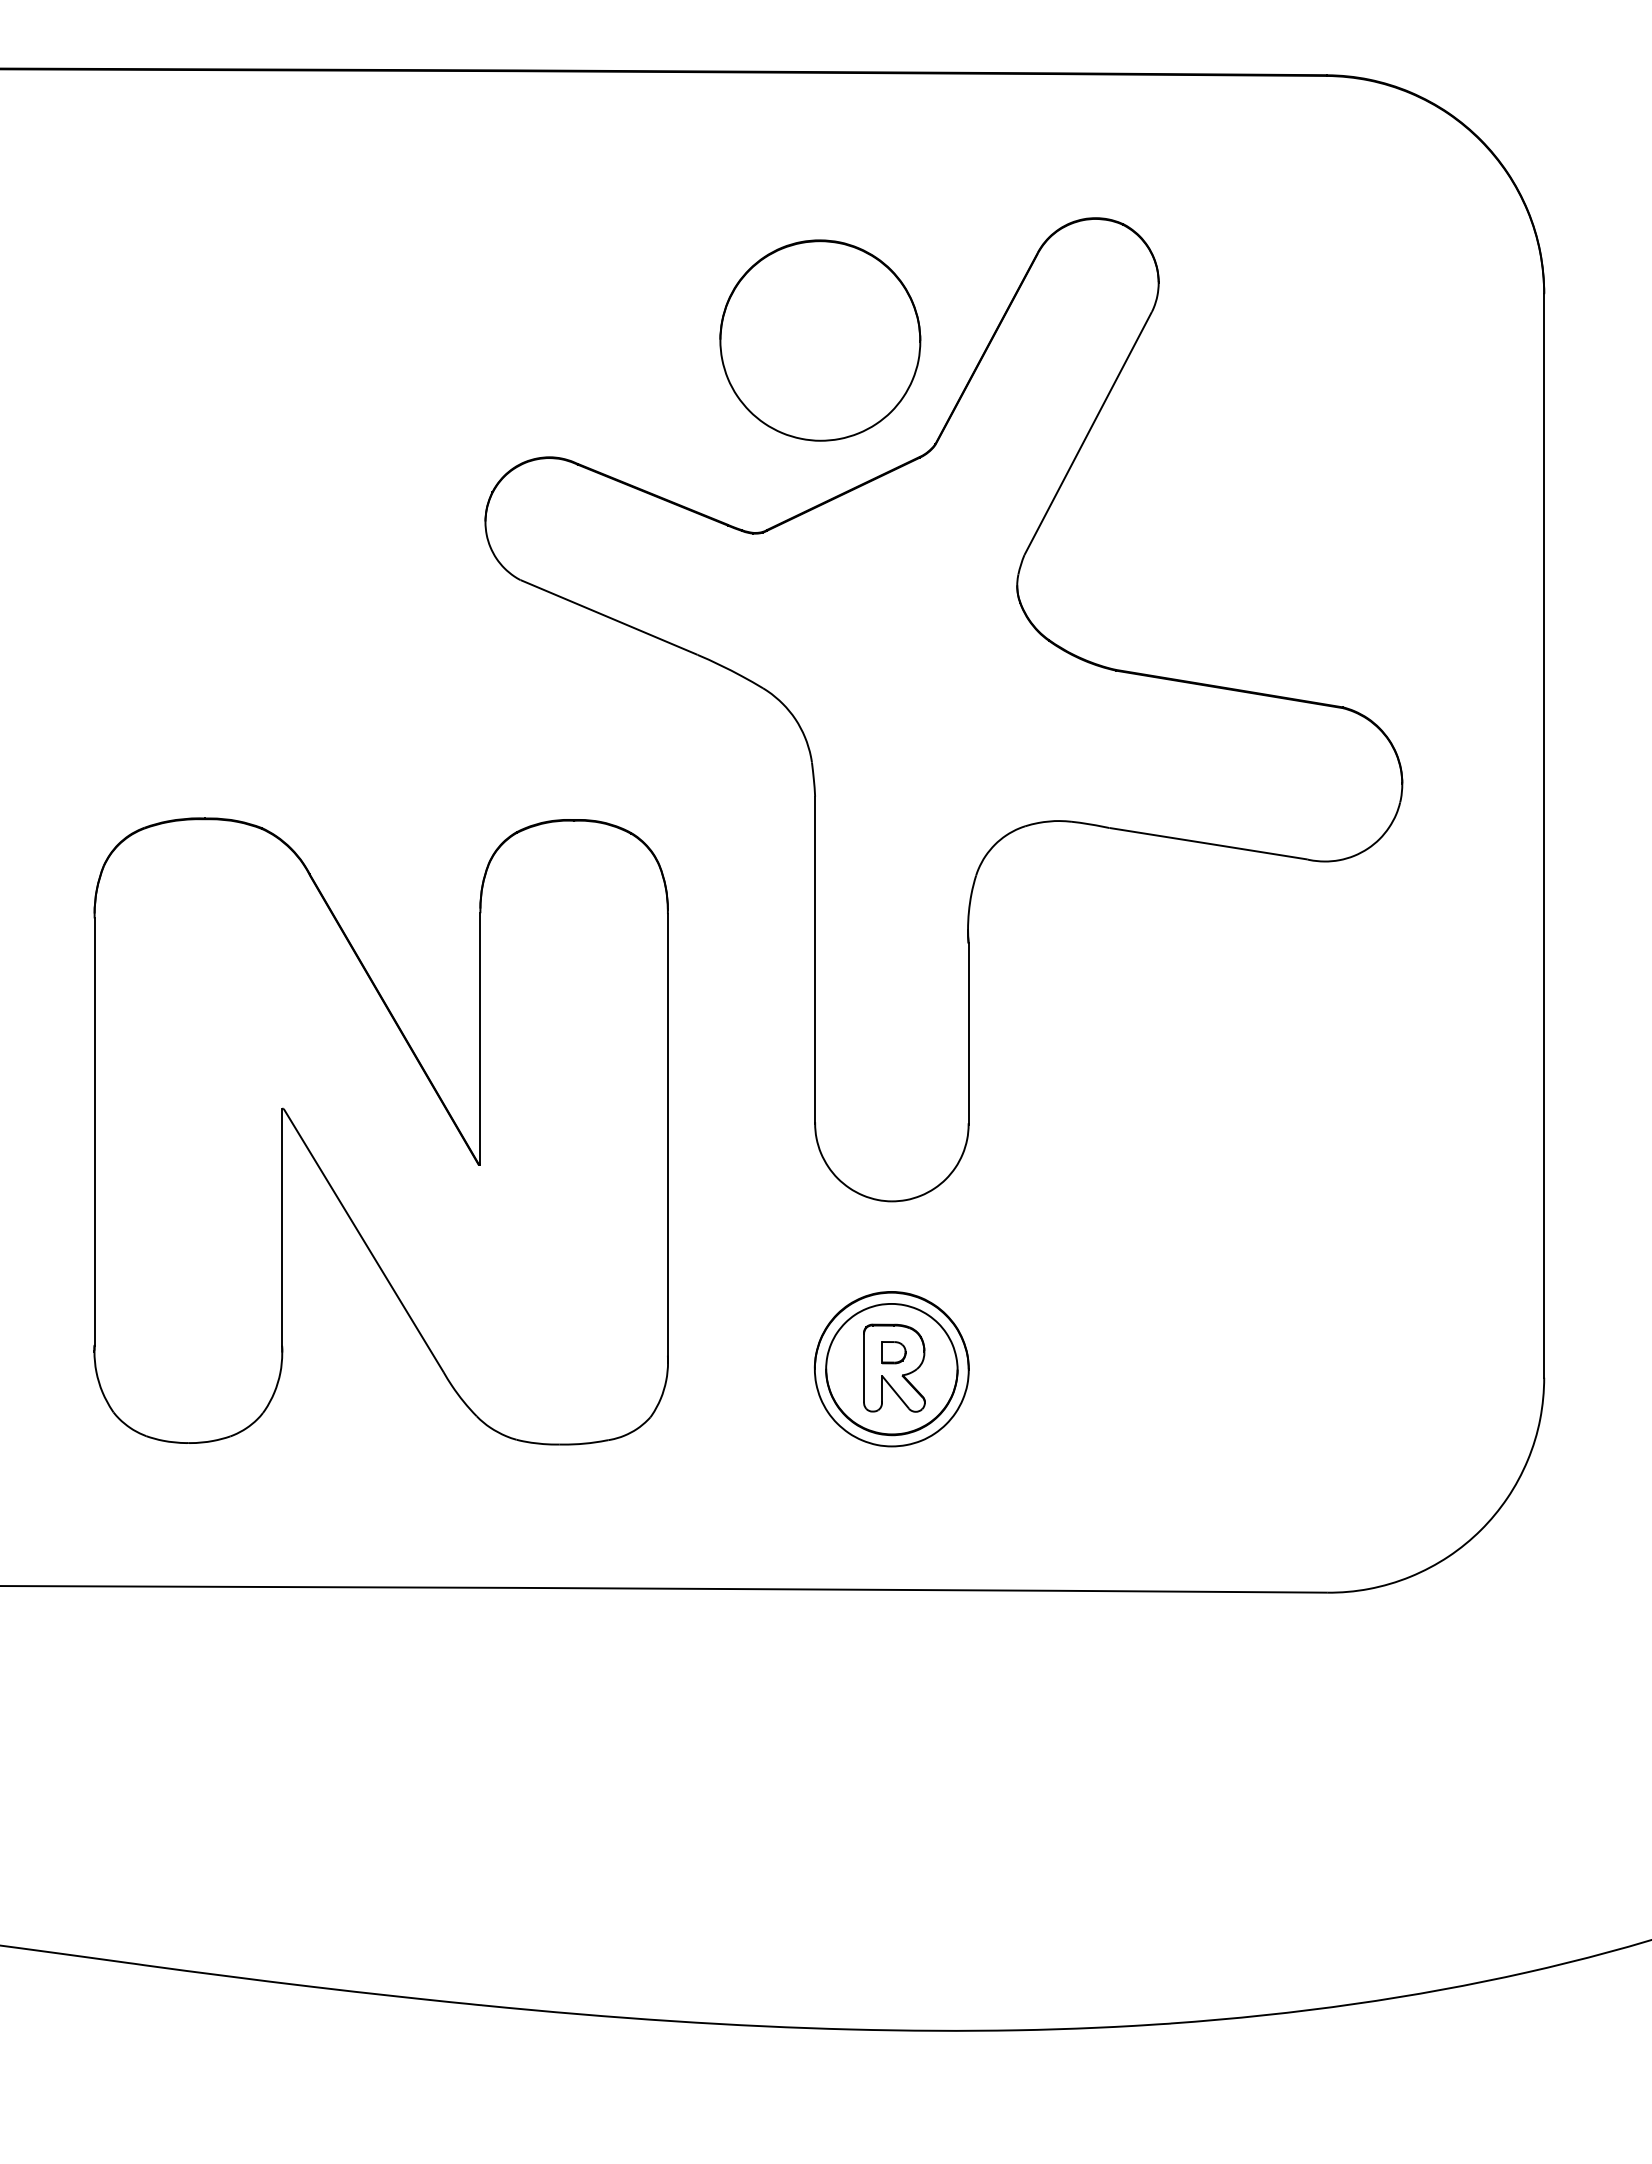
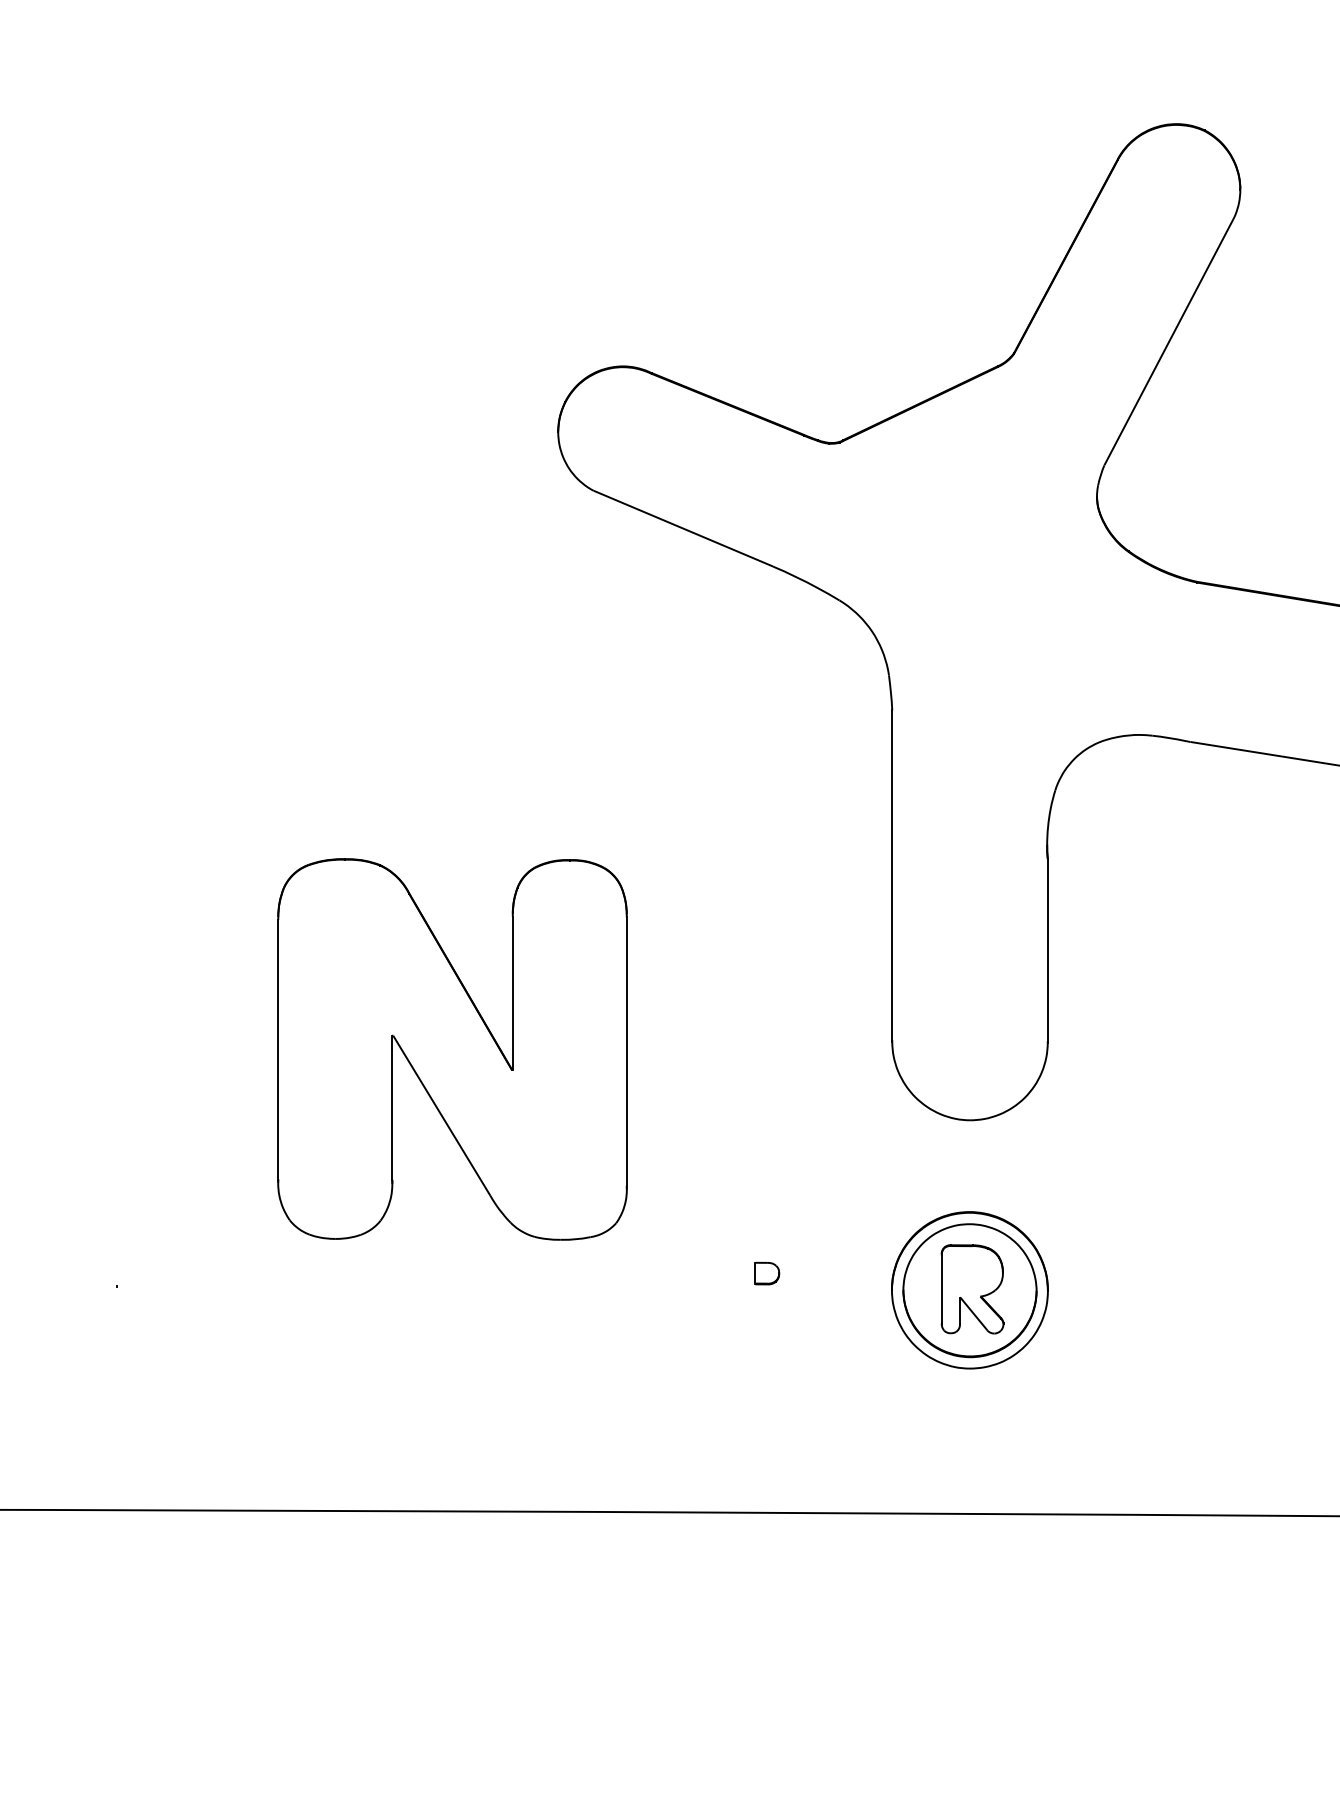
part: (820, 340) -> (897, 248), removed
part: (380, 1131) -> (451, 1049), size x0.6
part: (893, 1352) -> (766, 1273), moved

